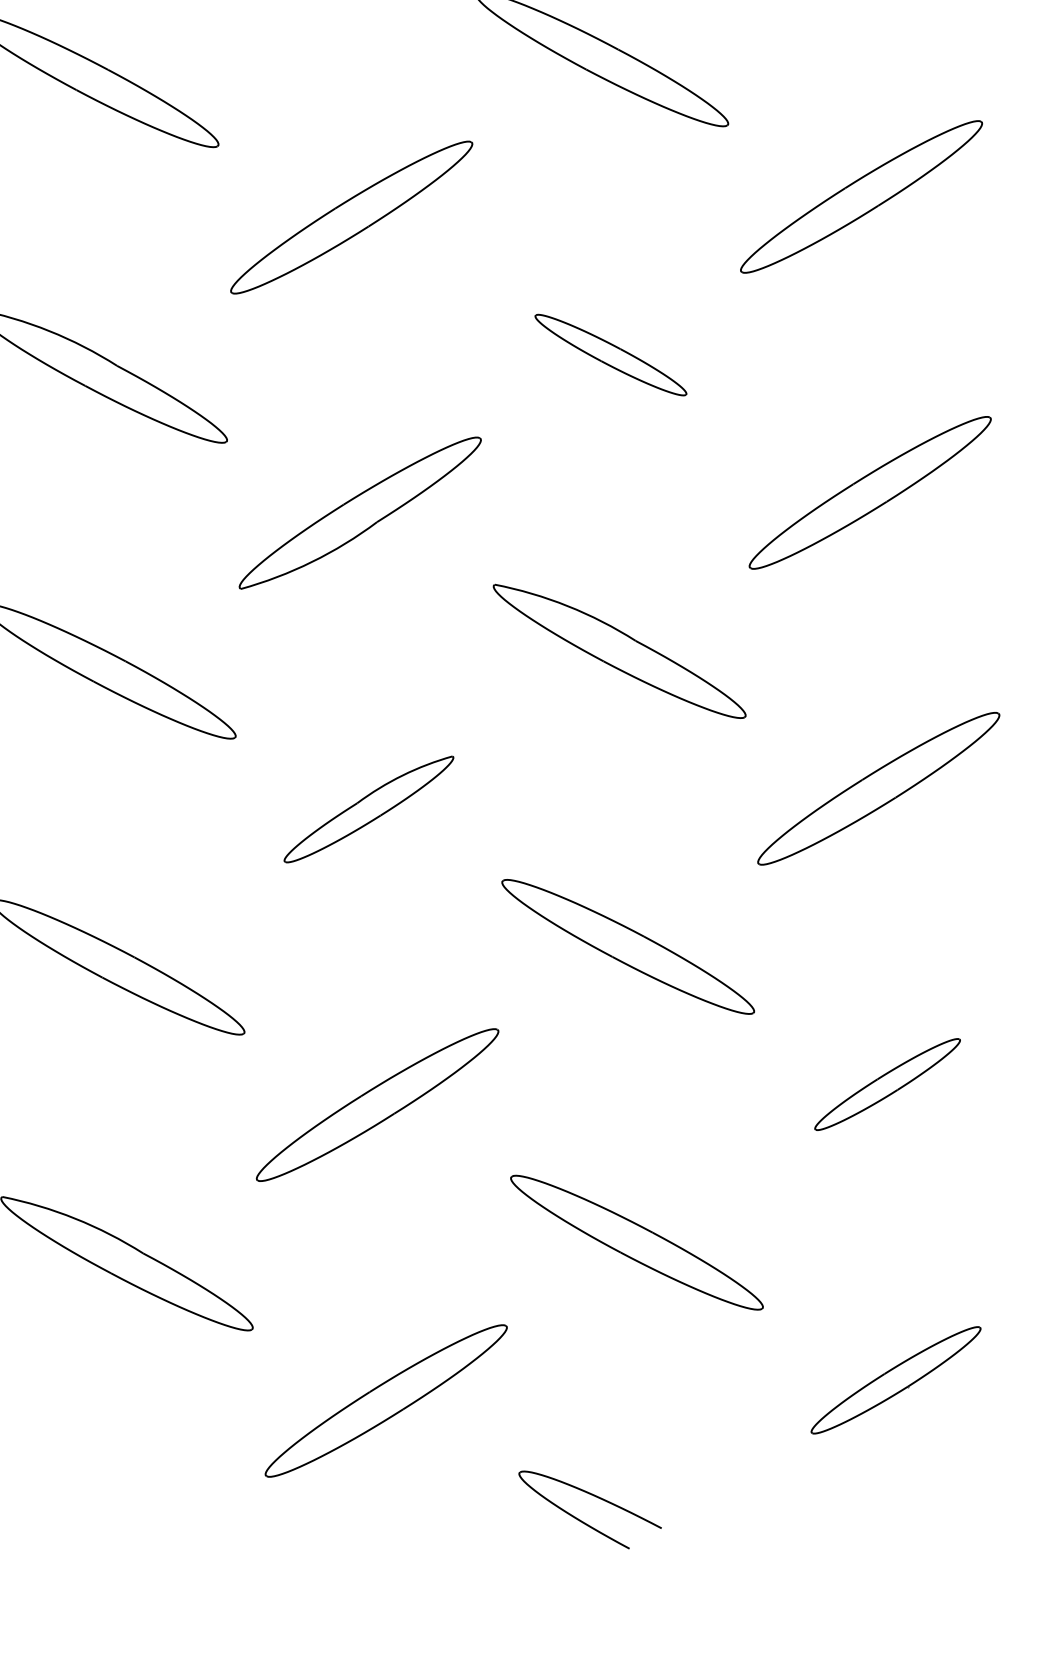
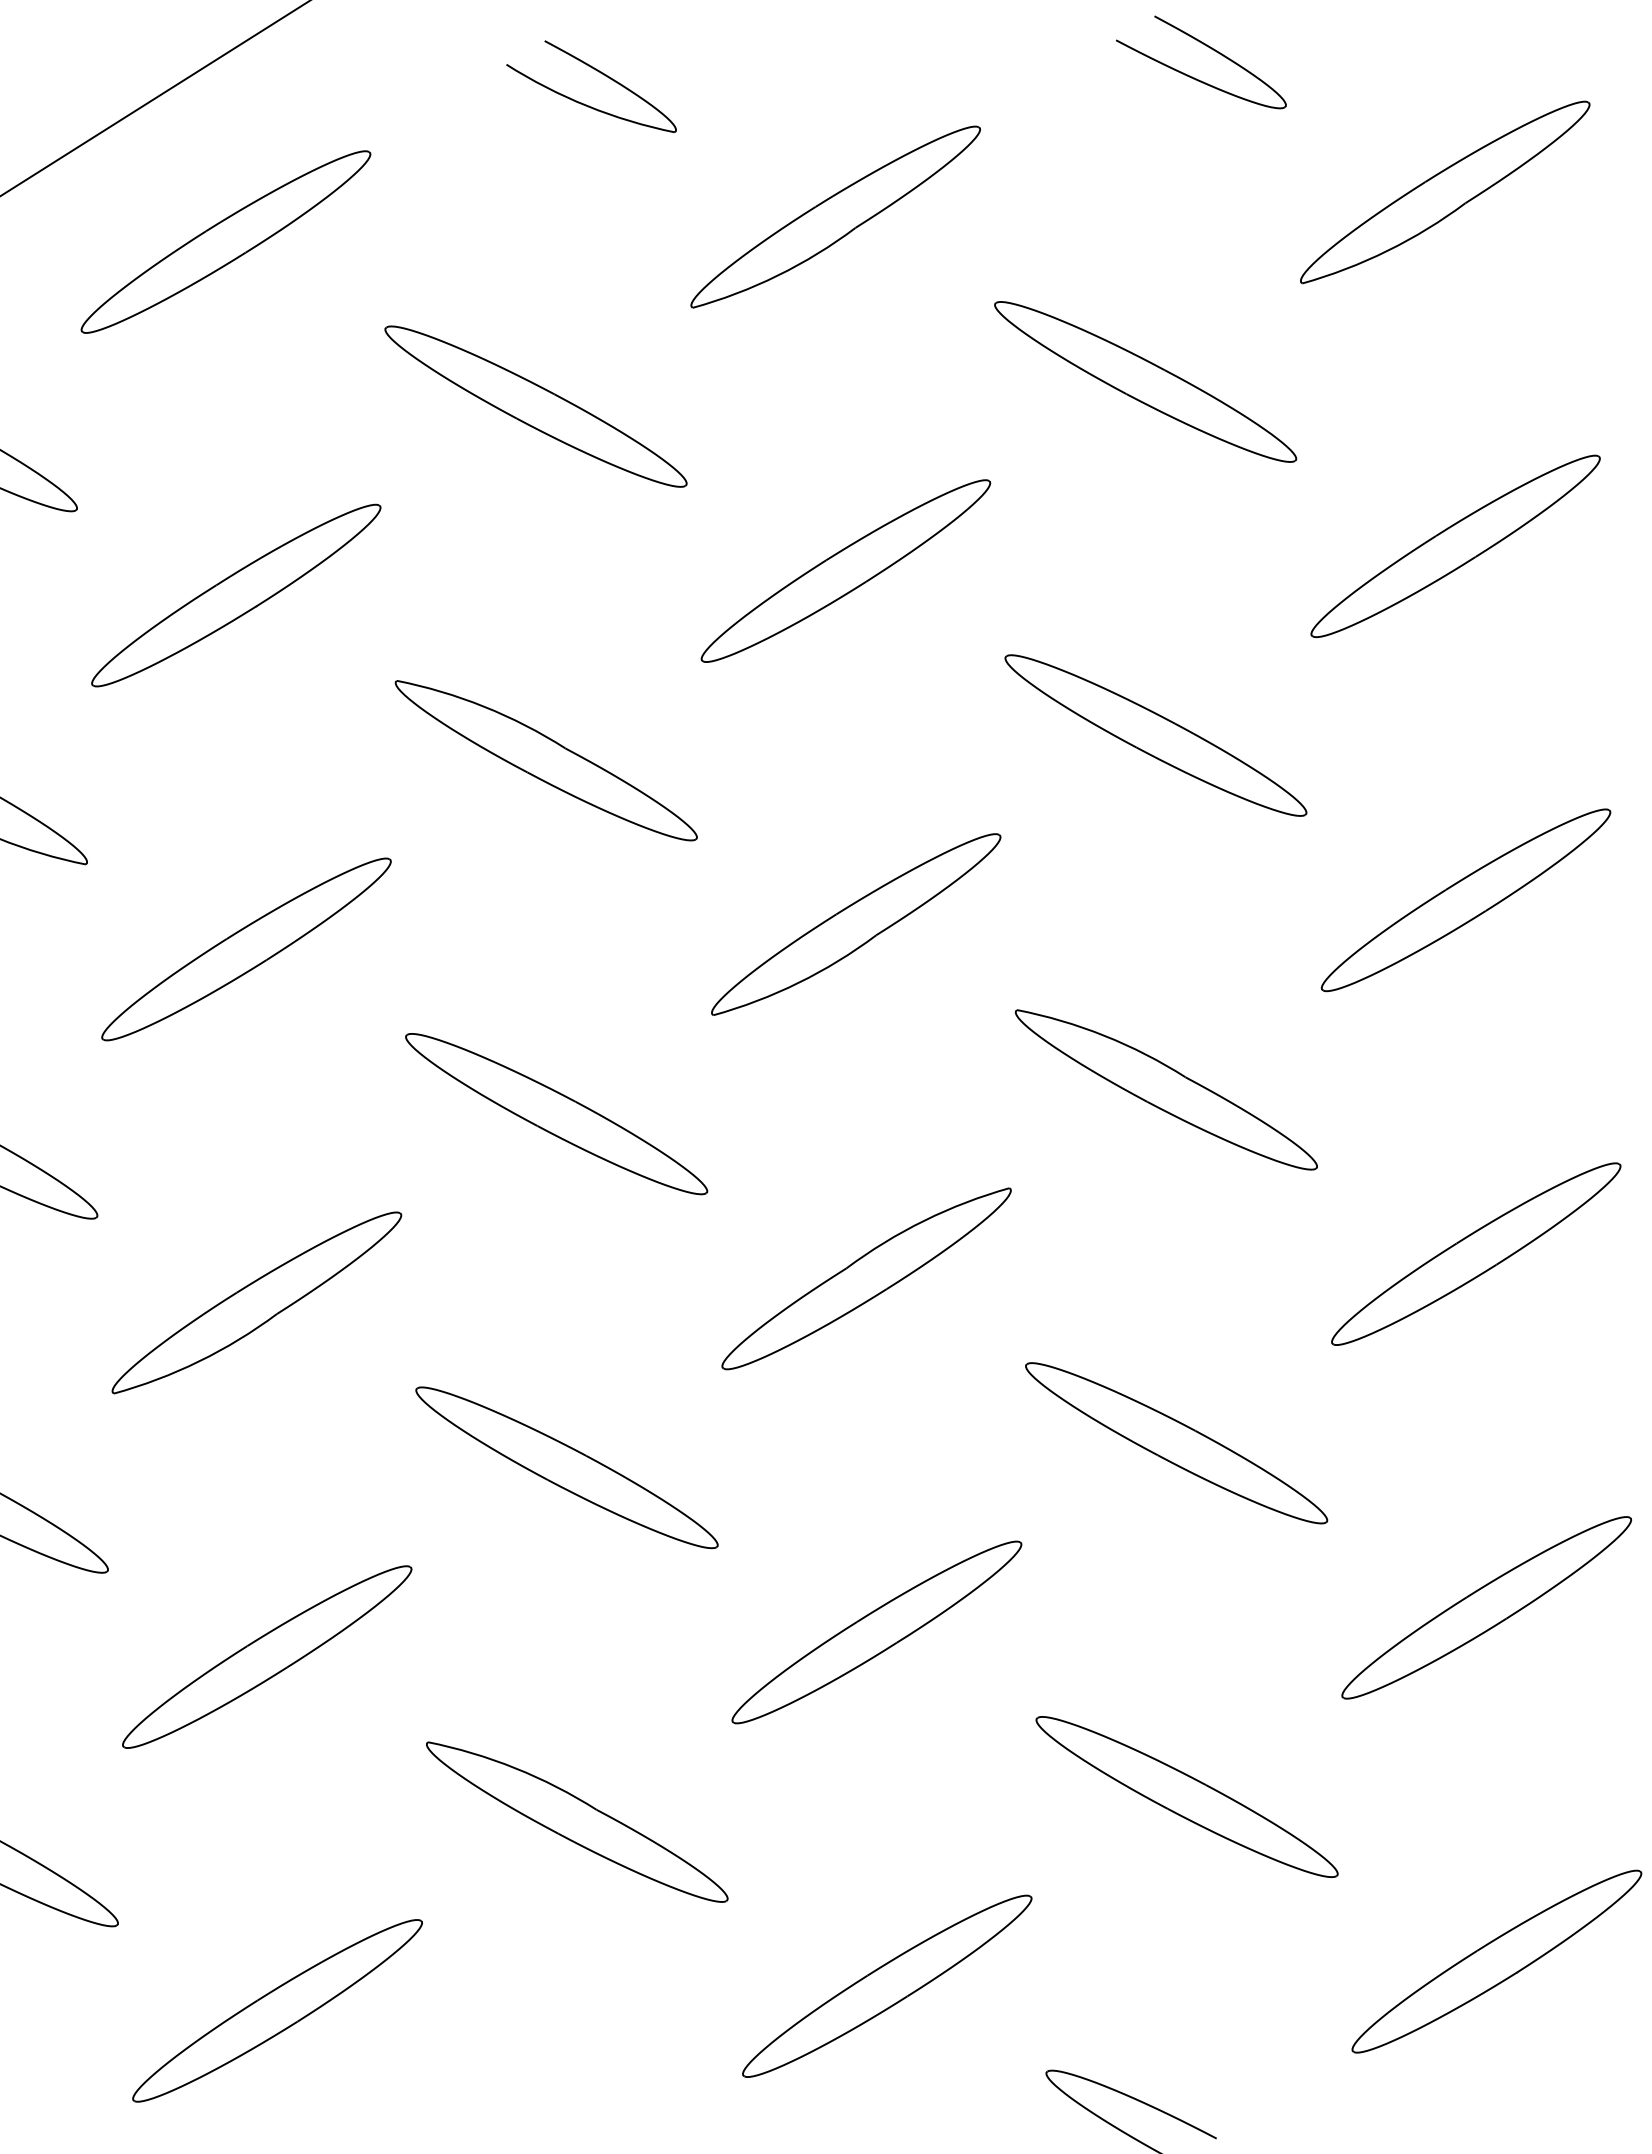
part: (610, 355) -> (1155, 735), size x1.67
part: (368, 809) -> (866, 1278), size x1.43
part: (887, 1084) -> (1486, 1607), size x1.67
part: (895, 1380) -> (1496, 1961), size x1.43

